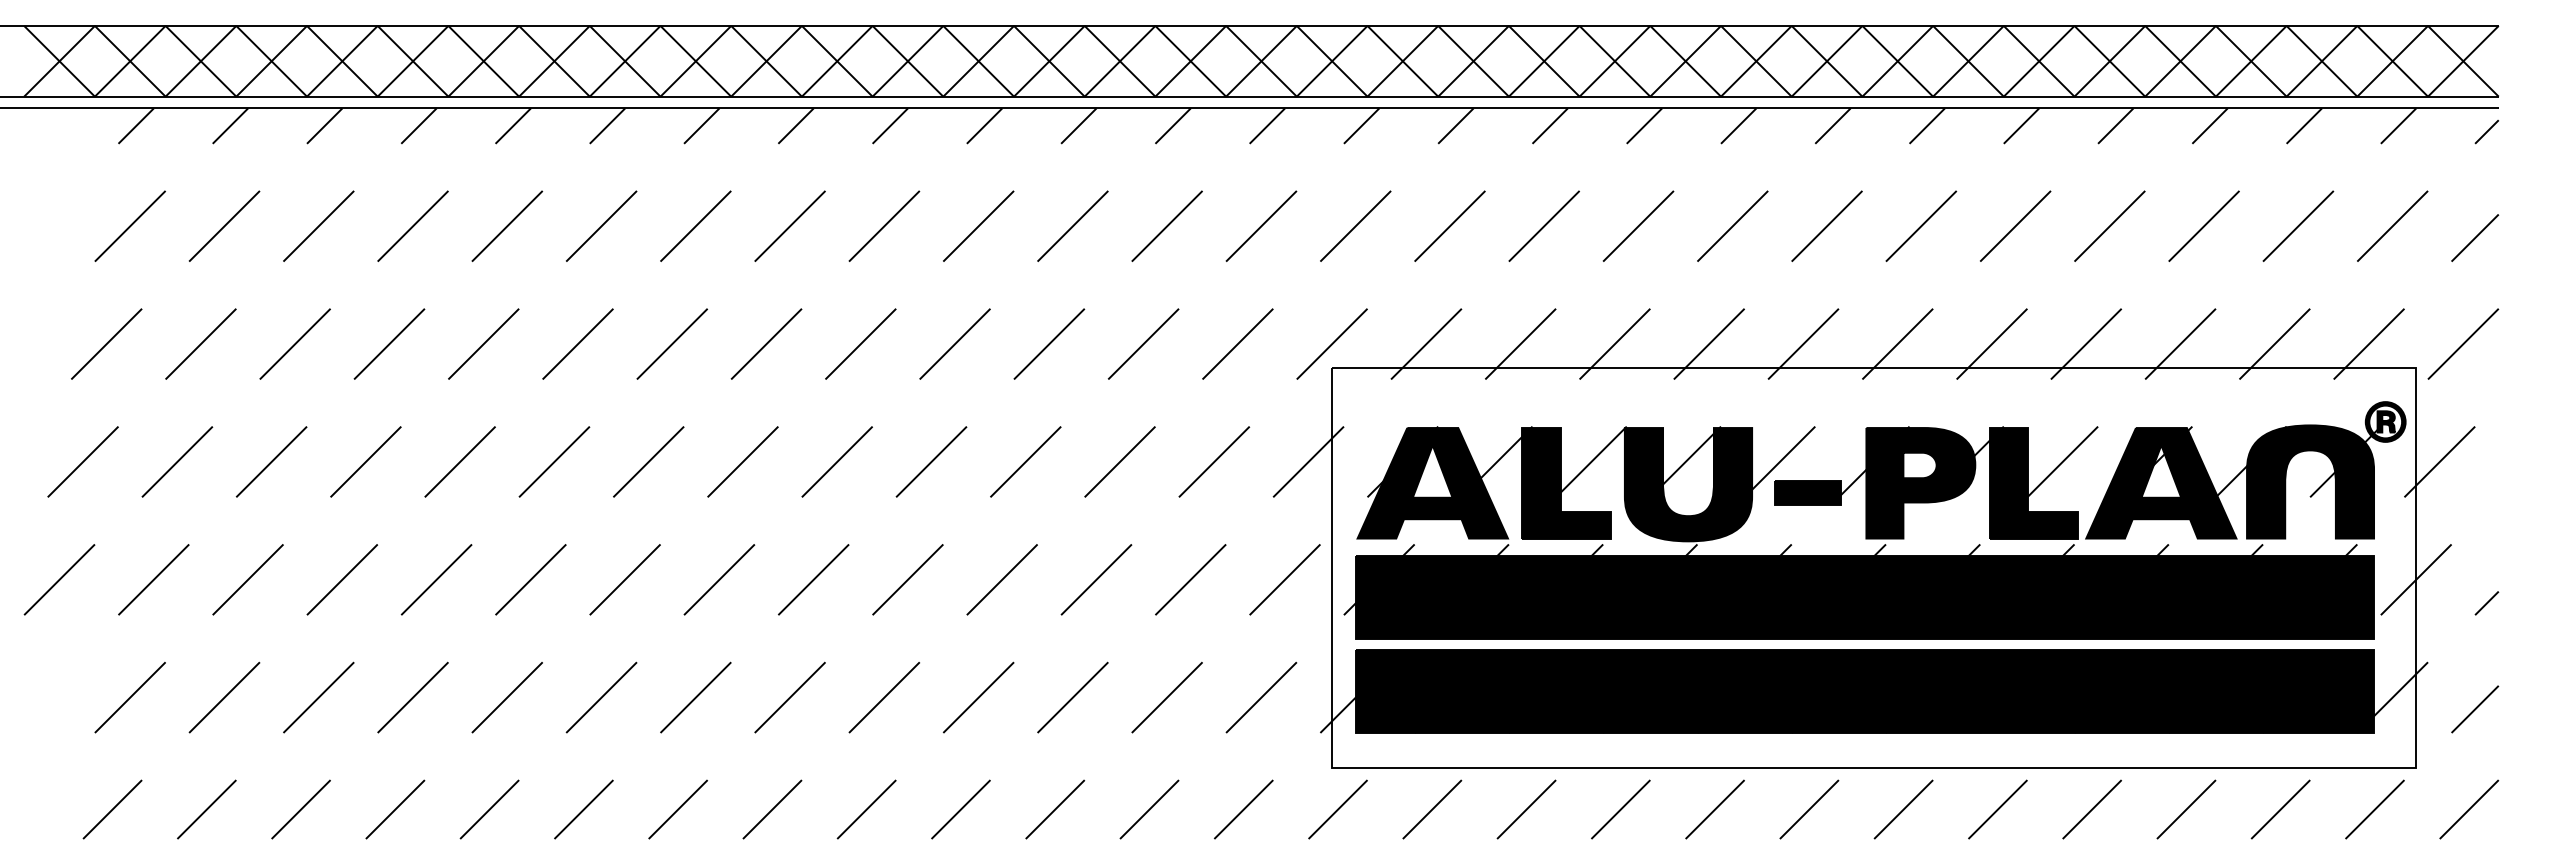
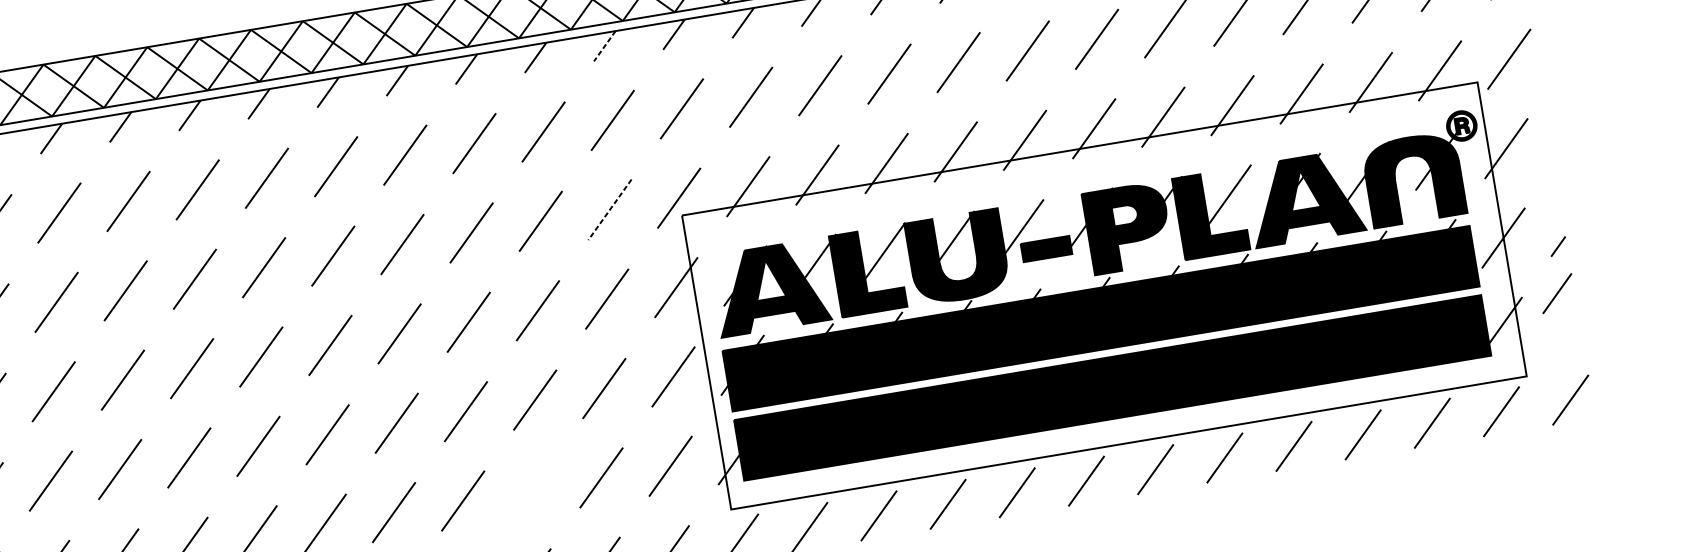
line: (1267, 126) -> (604, 46), solid -> dashed
line: (1237, 344) -> (609, 210), solid -> dashed
line: (1072, 697) -> (532, 489), removed
line: (2475, 709) -> (1557, 293), moved

